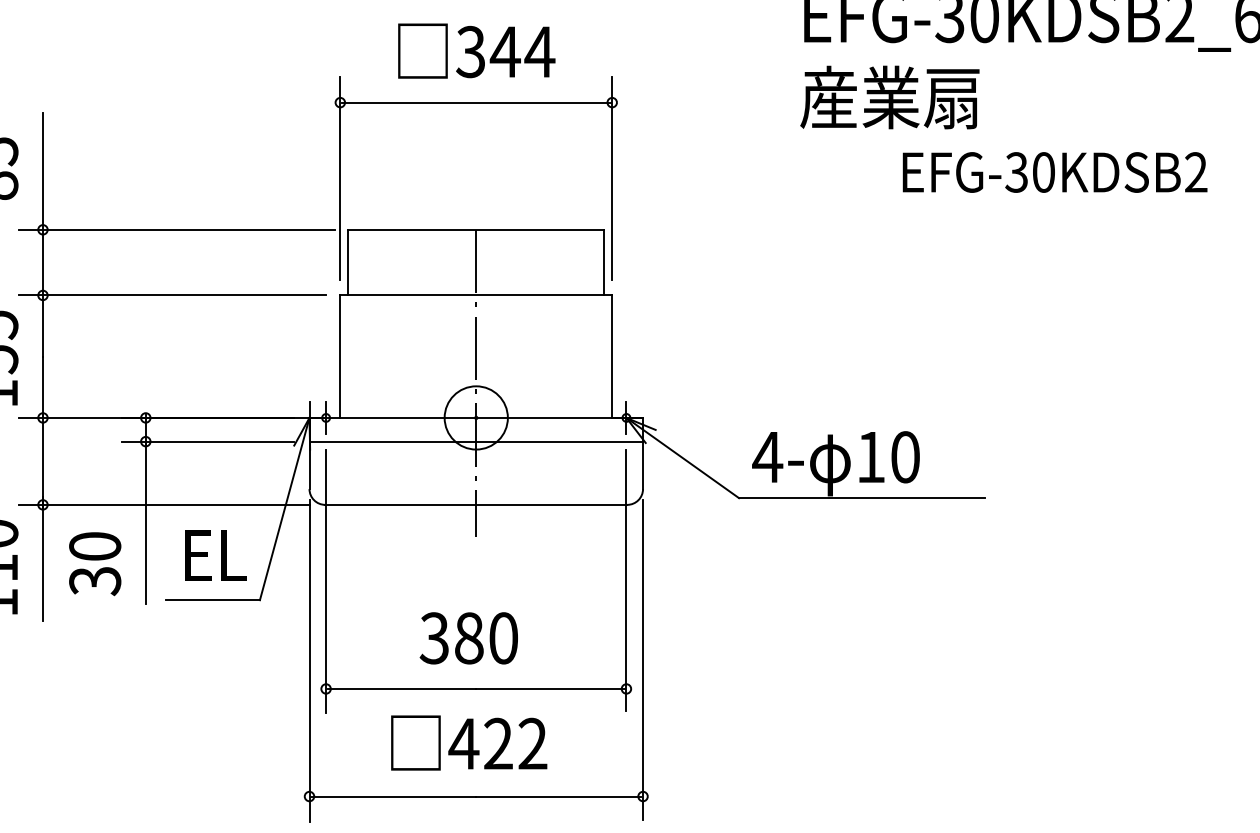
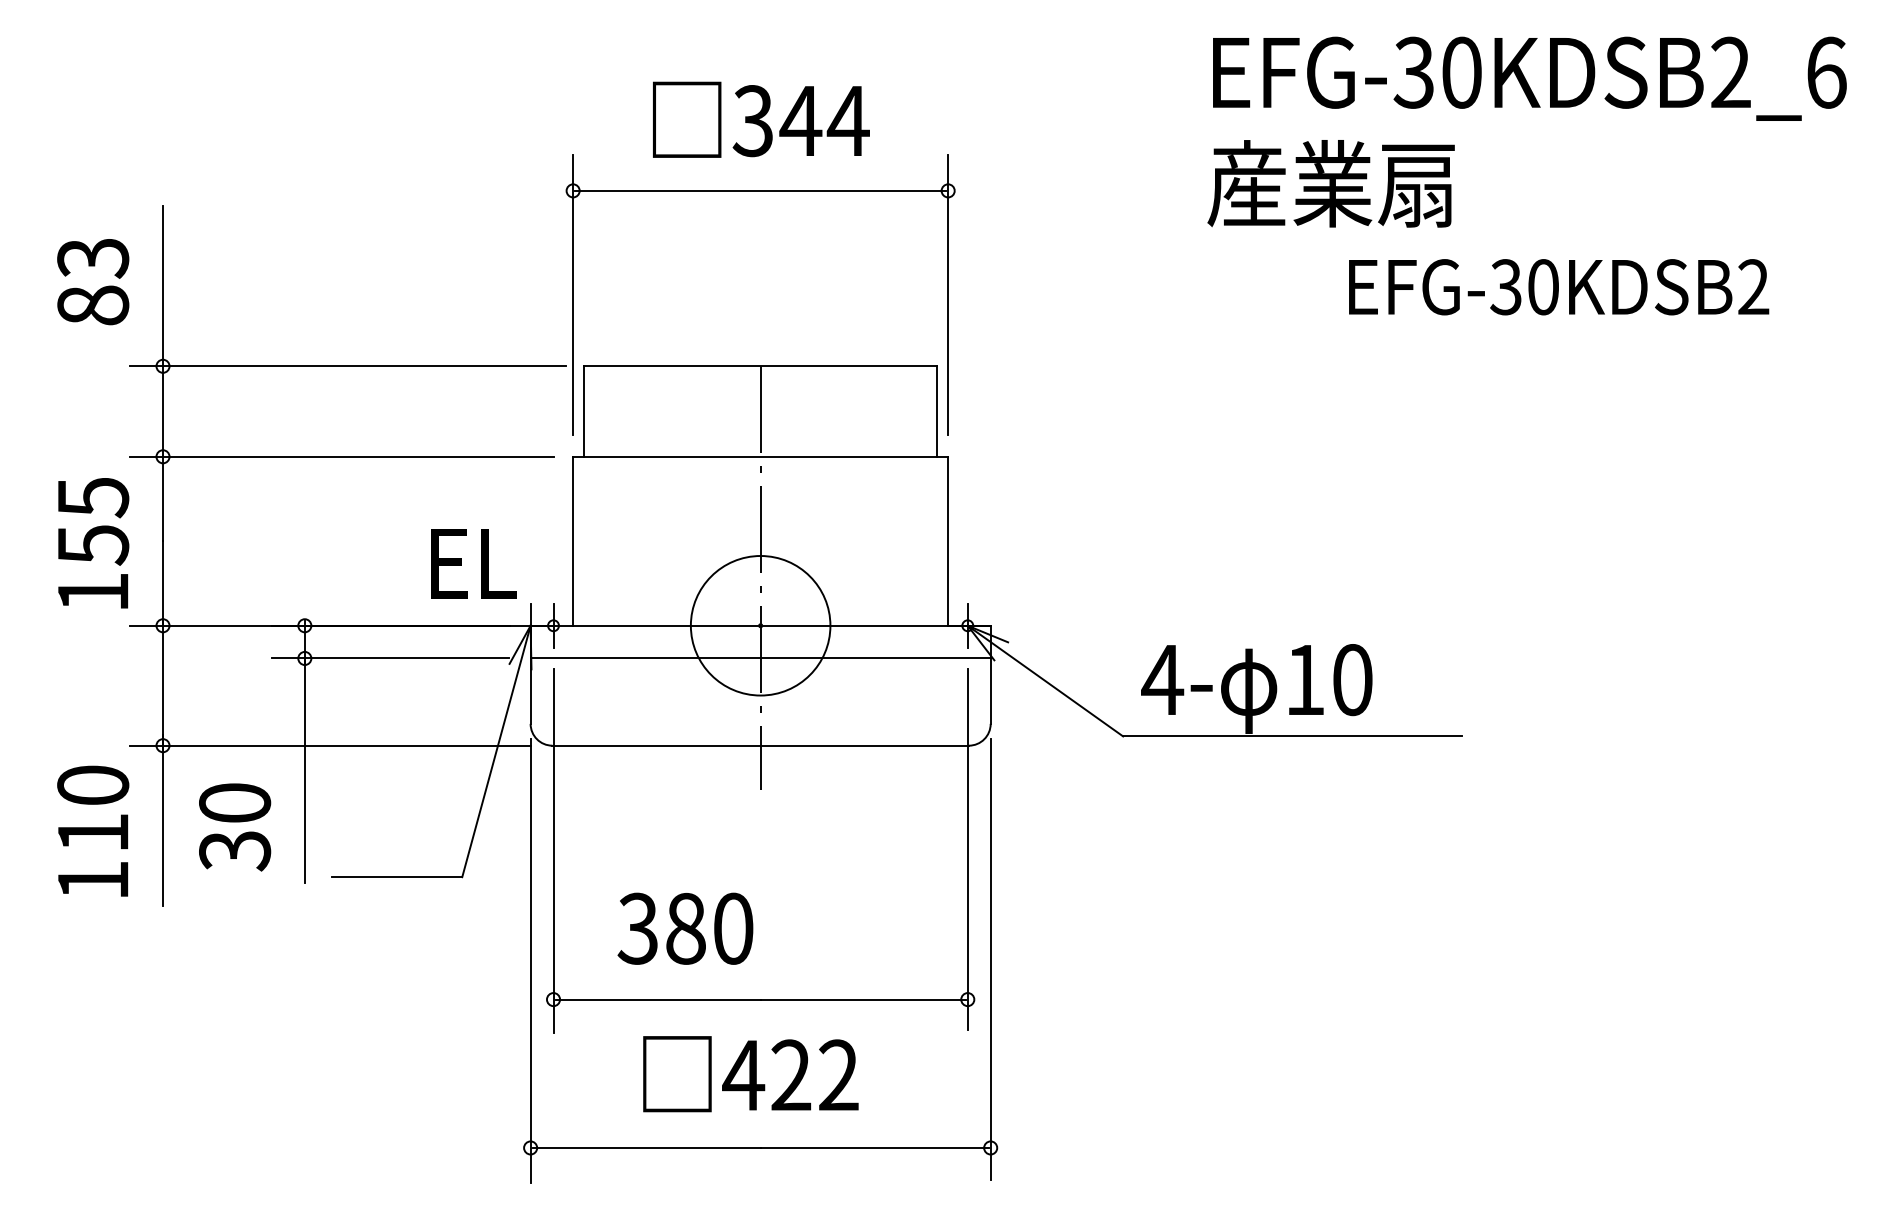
circle: (476, 417) -> (760, 625), size x1.6
text: (215, 555) -> (473, 563), moved
text: (468, 638) -> (685, 928), moved

